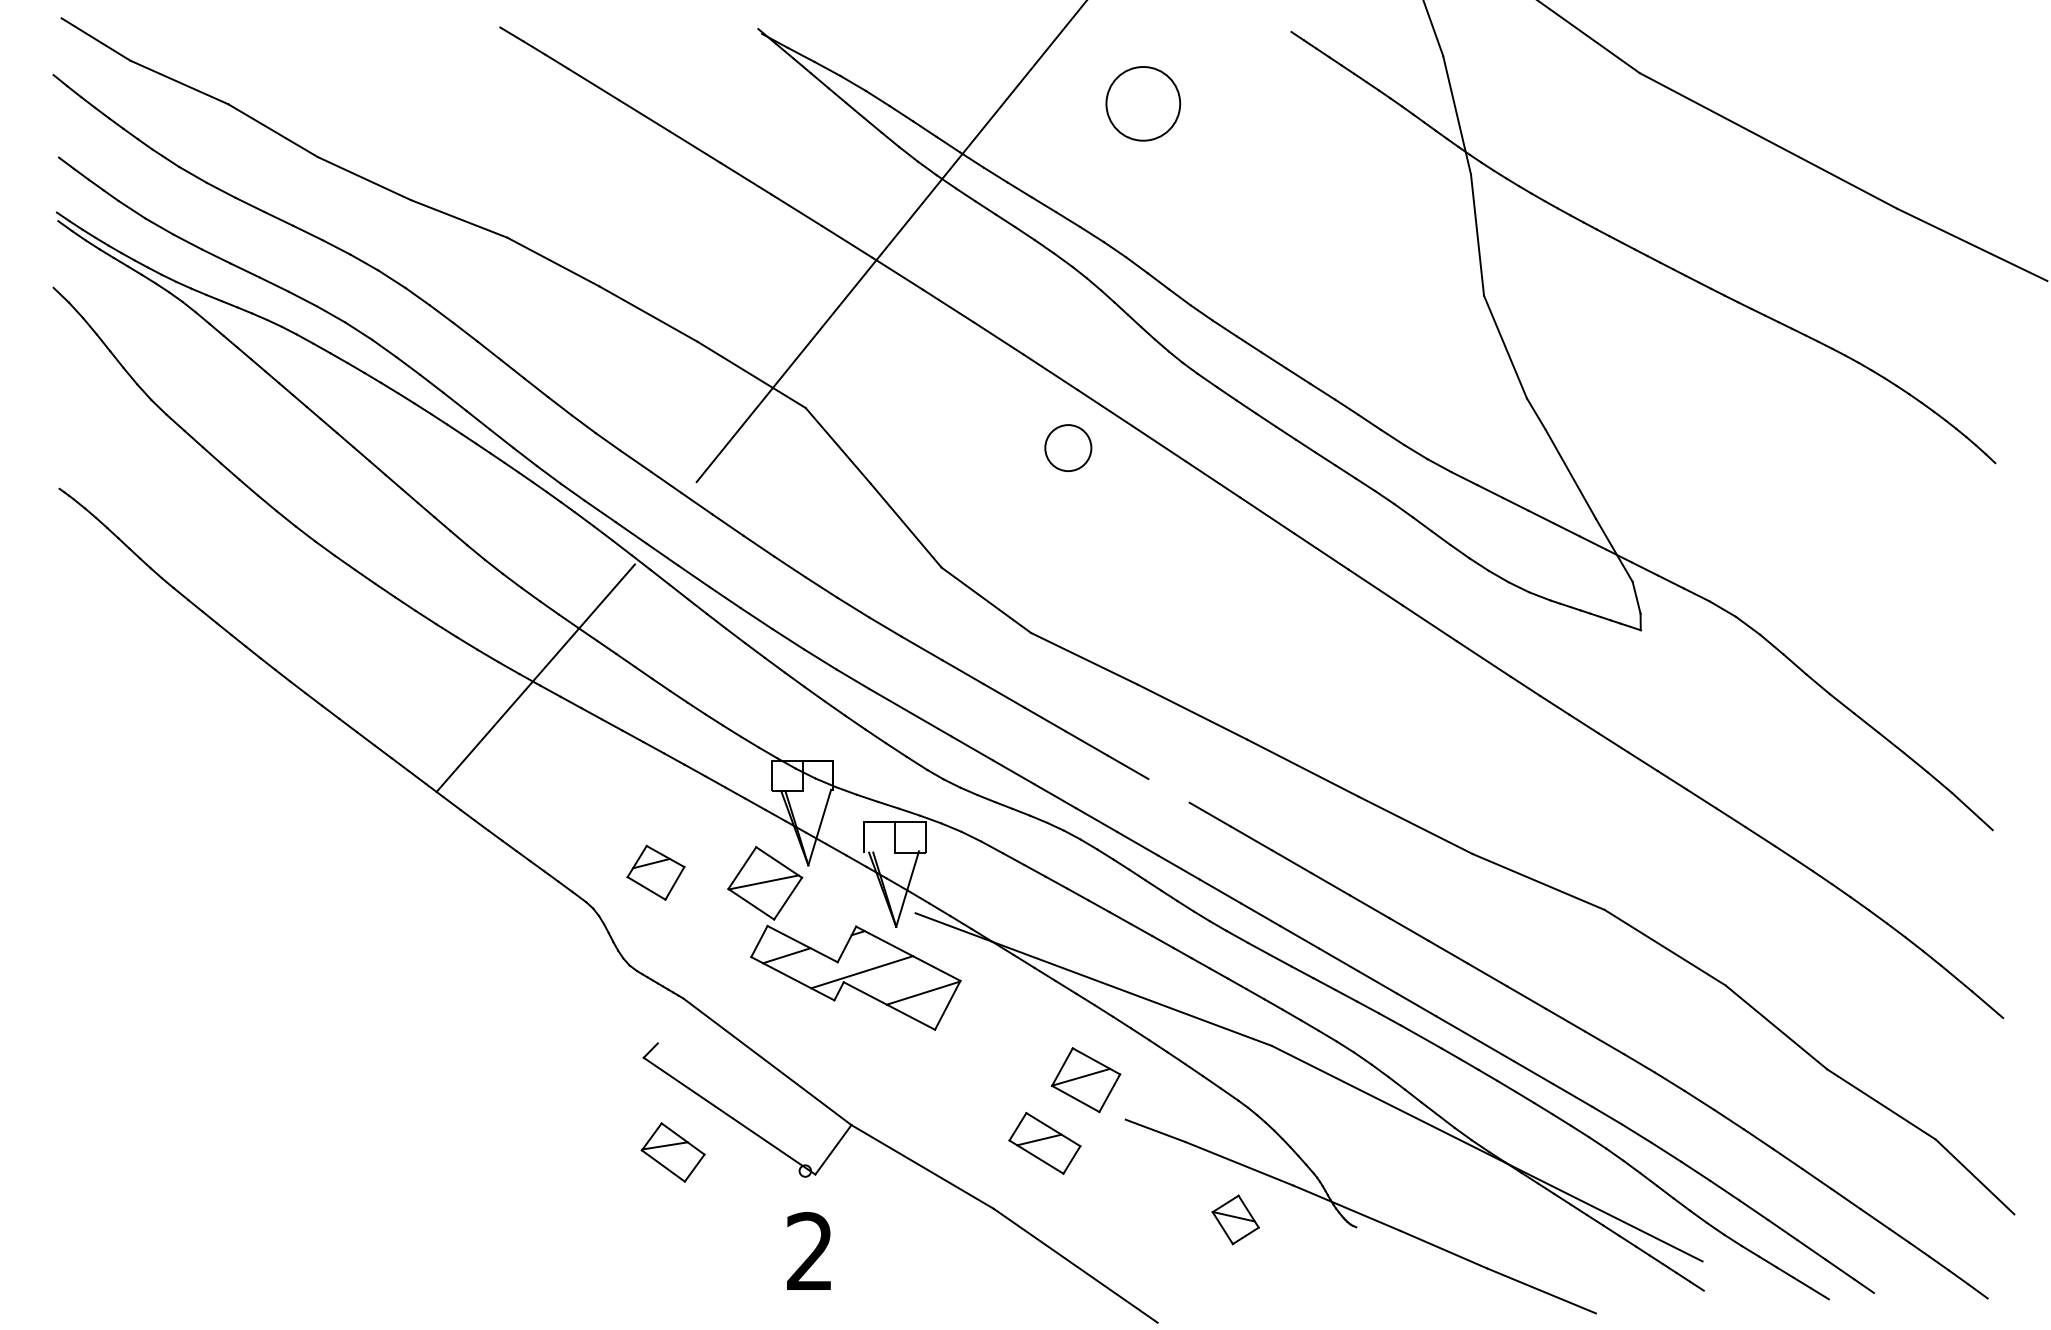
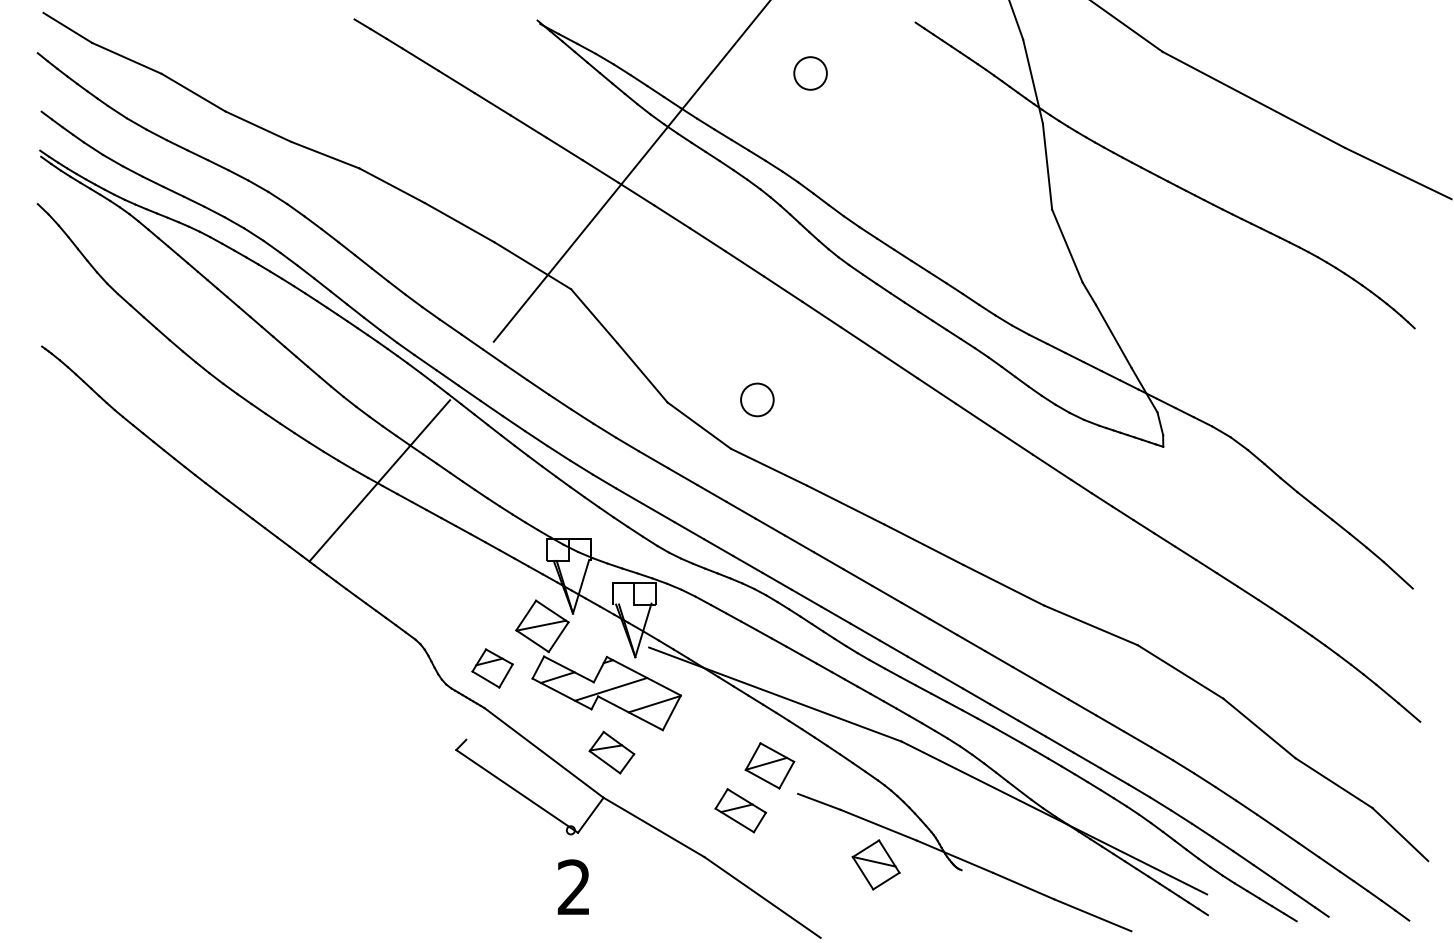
circle: (1143, 103) -> (810, 73), size x0.62
circle: (1068, 447) -> (757, 399), moved
line: (1168, 790) -> (828, 560), added
part: (655, 872) -> (492, 668), moved
part: (672, 1152) -> (611, 752), moved
part: (1235, 1219) -> (875, 864), size x1.43

